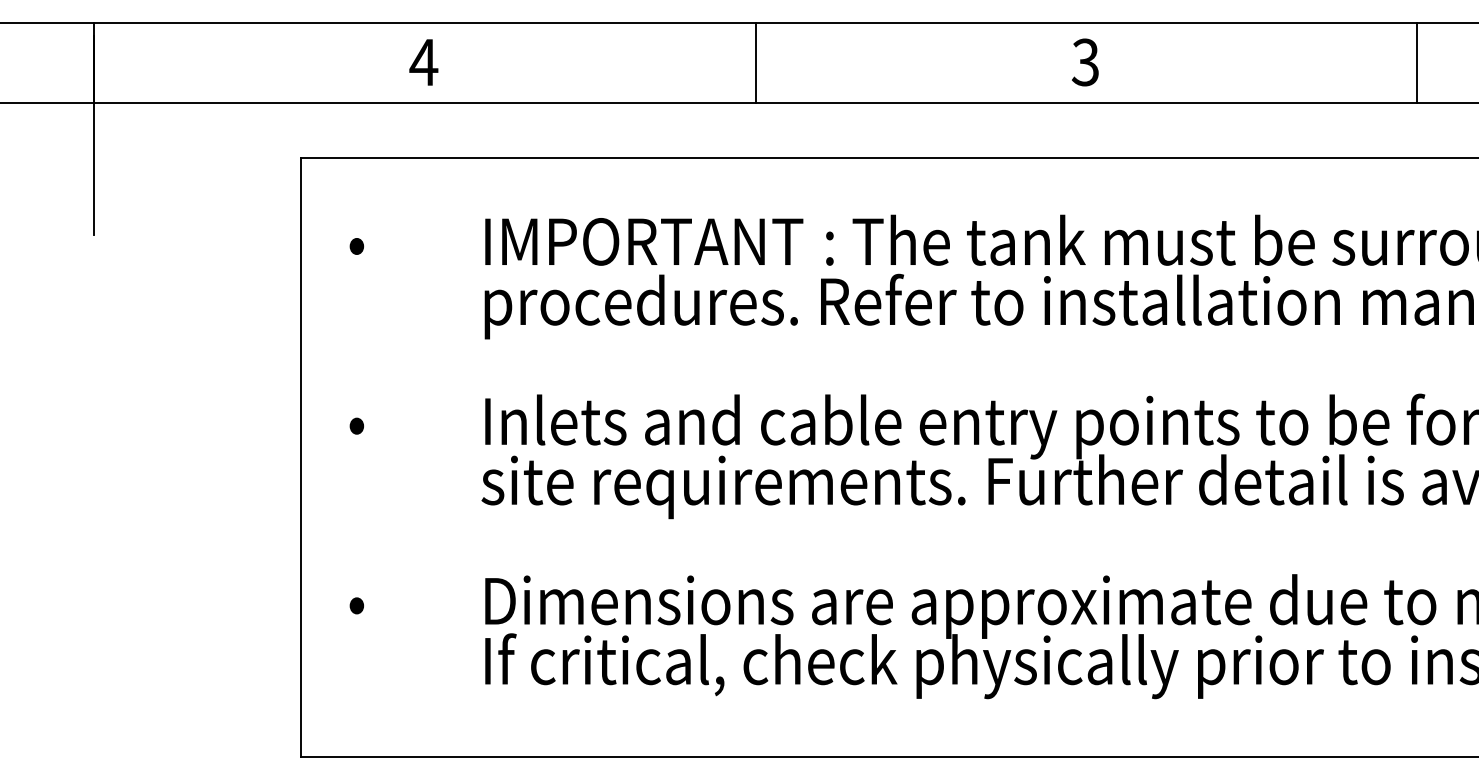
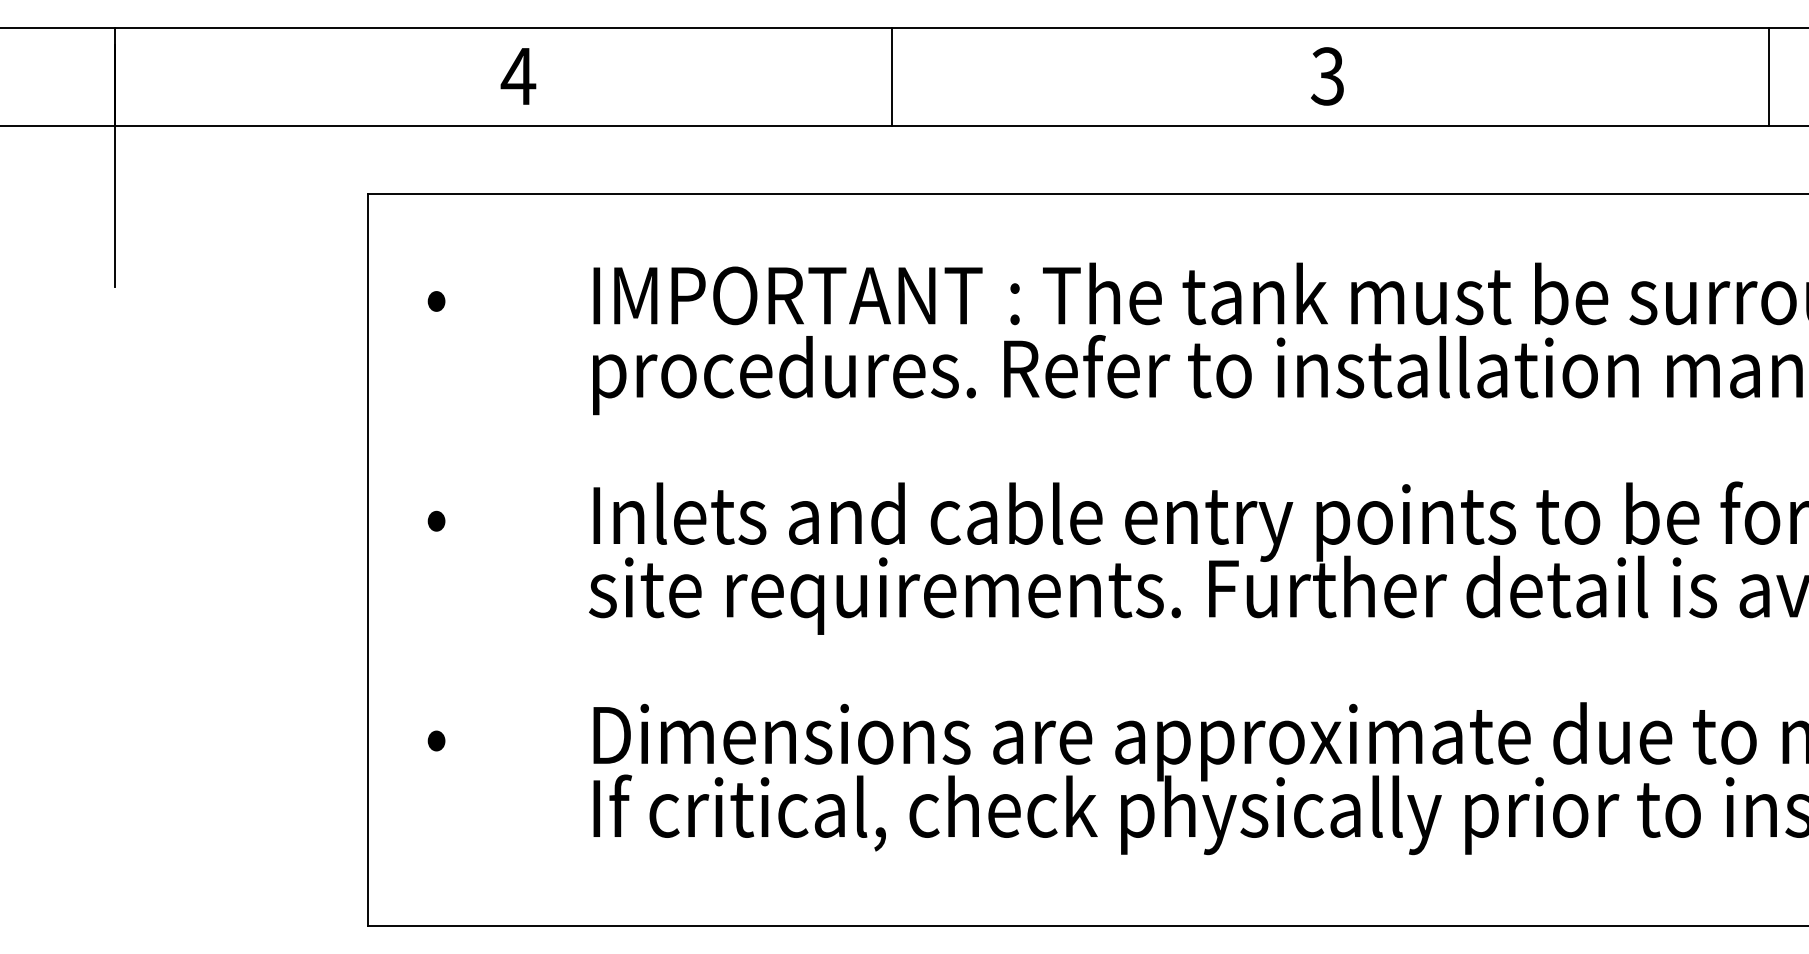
line: (755, 62) -> (892, 76), moved
line: (1417, 62) -> (1769, 76), moved

